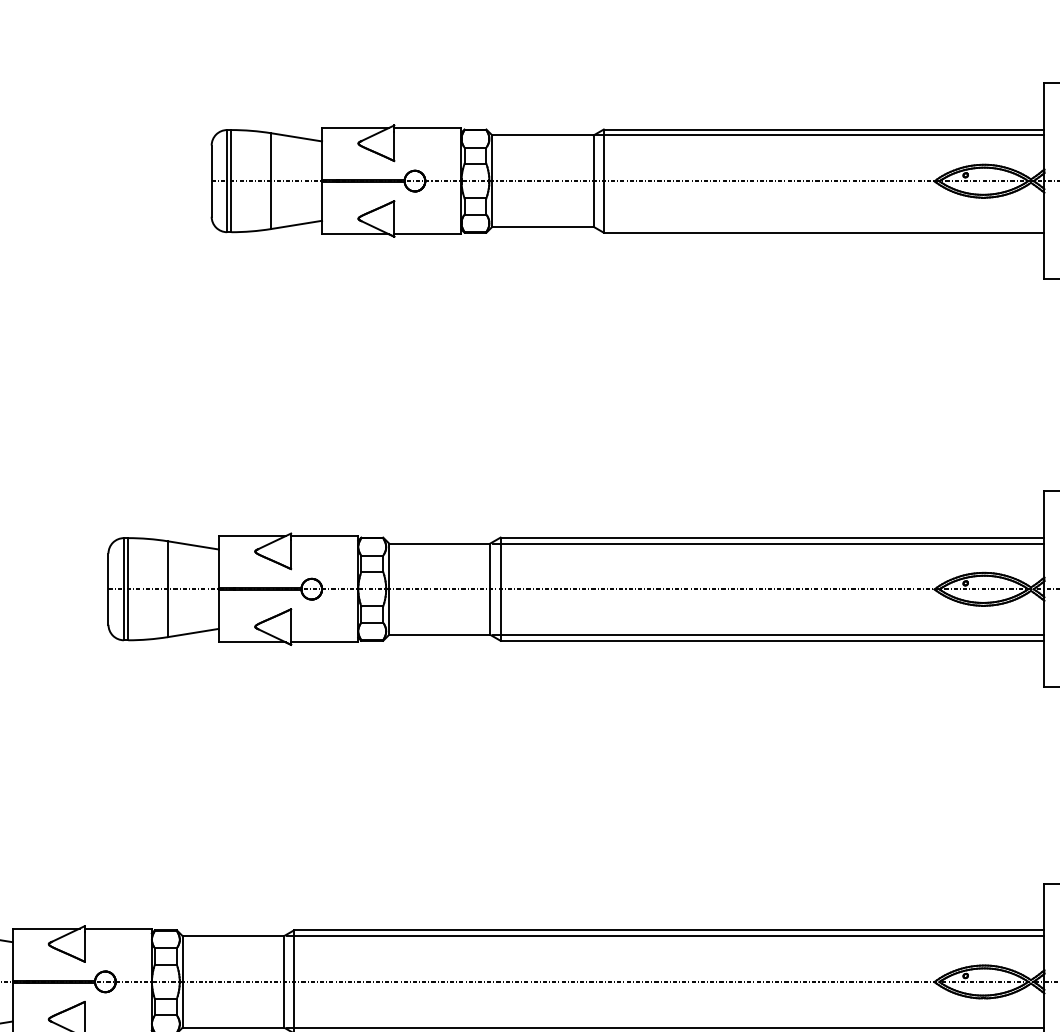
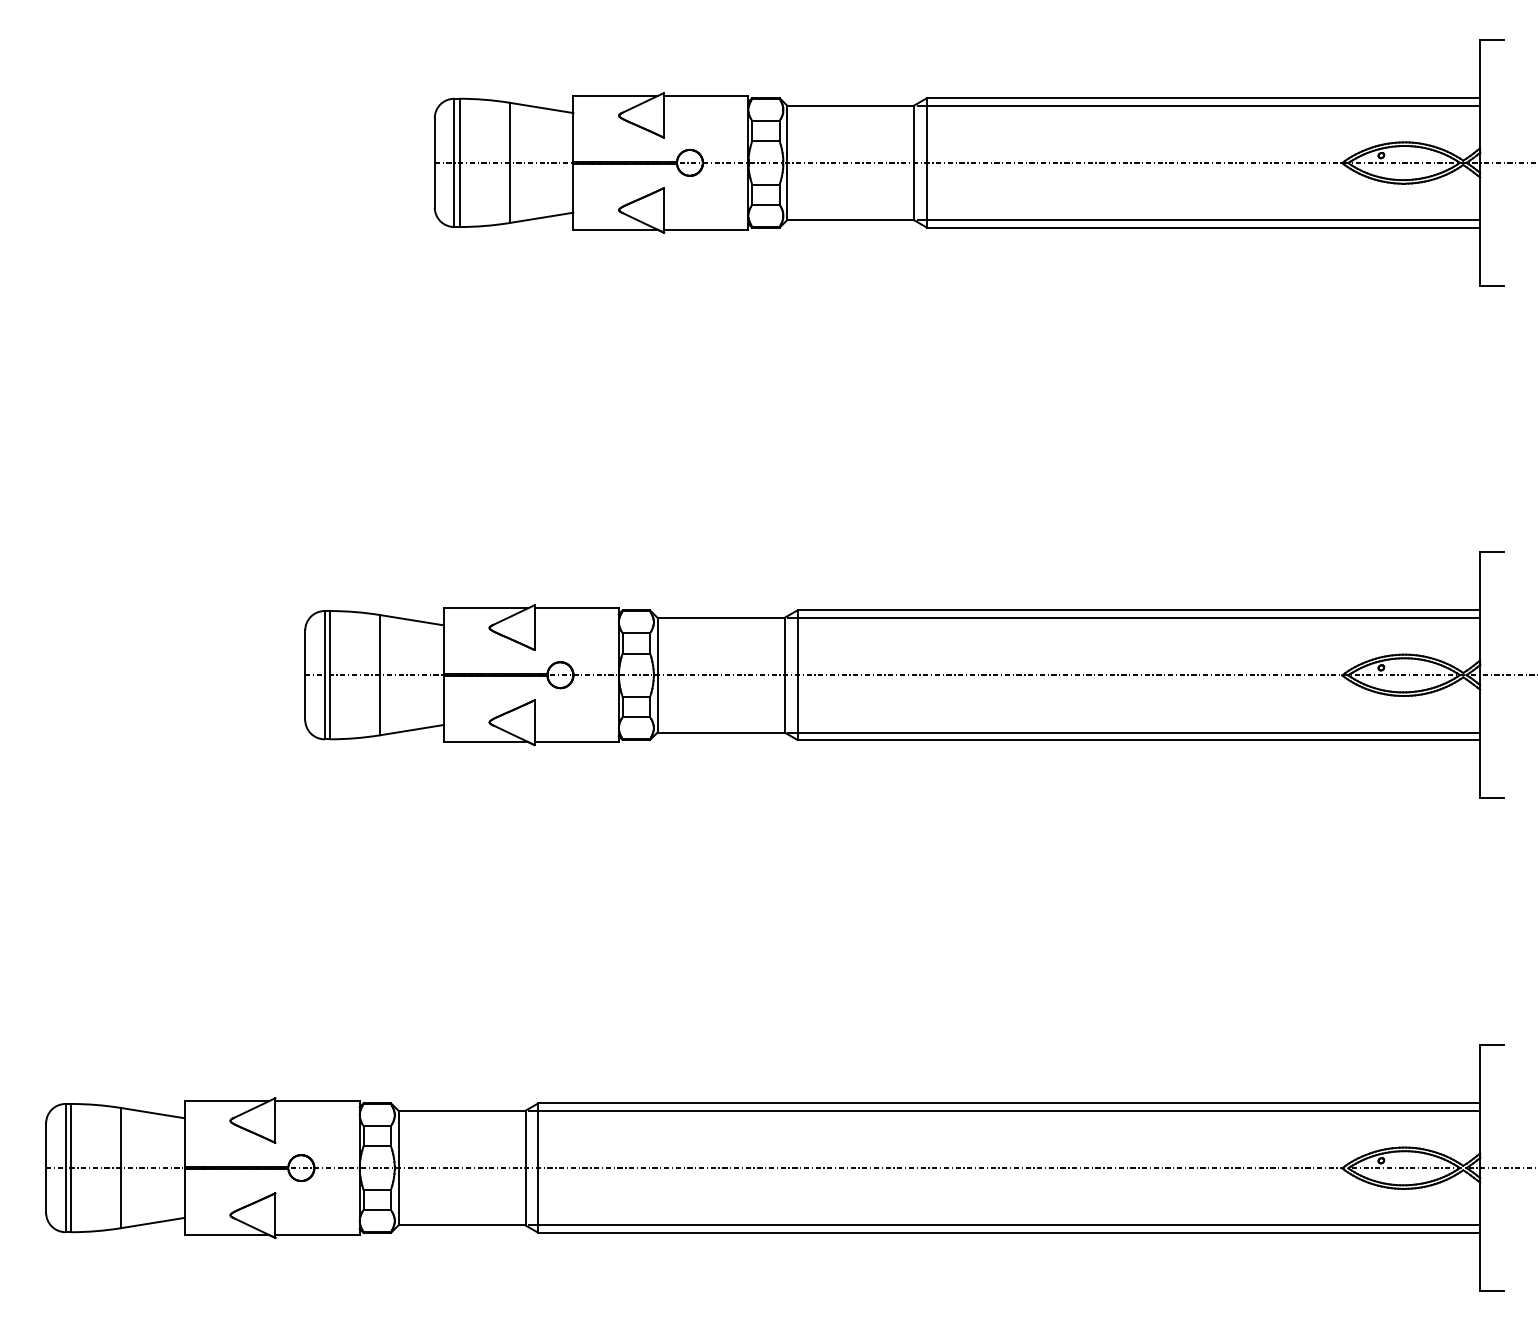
line: (820, 227) -> (1198, 220), added

